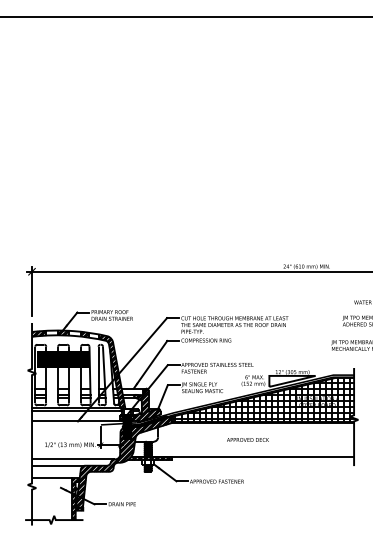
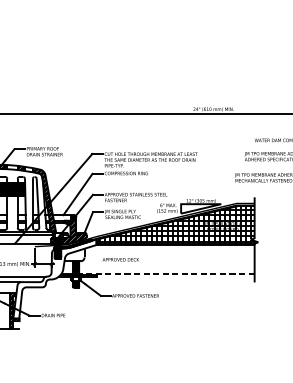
text: (247, 439) -> (120, 259), moved
line: (252, 456) -> (166, 274), solid -> dashed
hatch: (123, 461) -> (54, 278), removed

